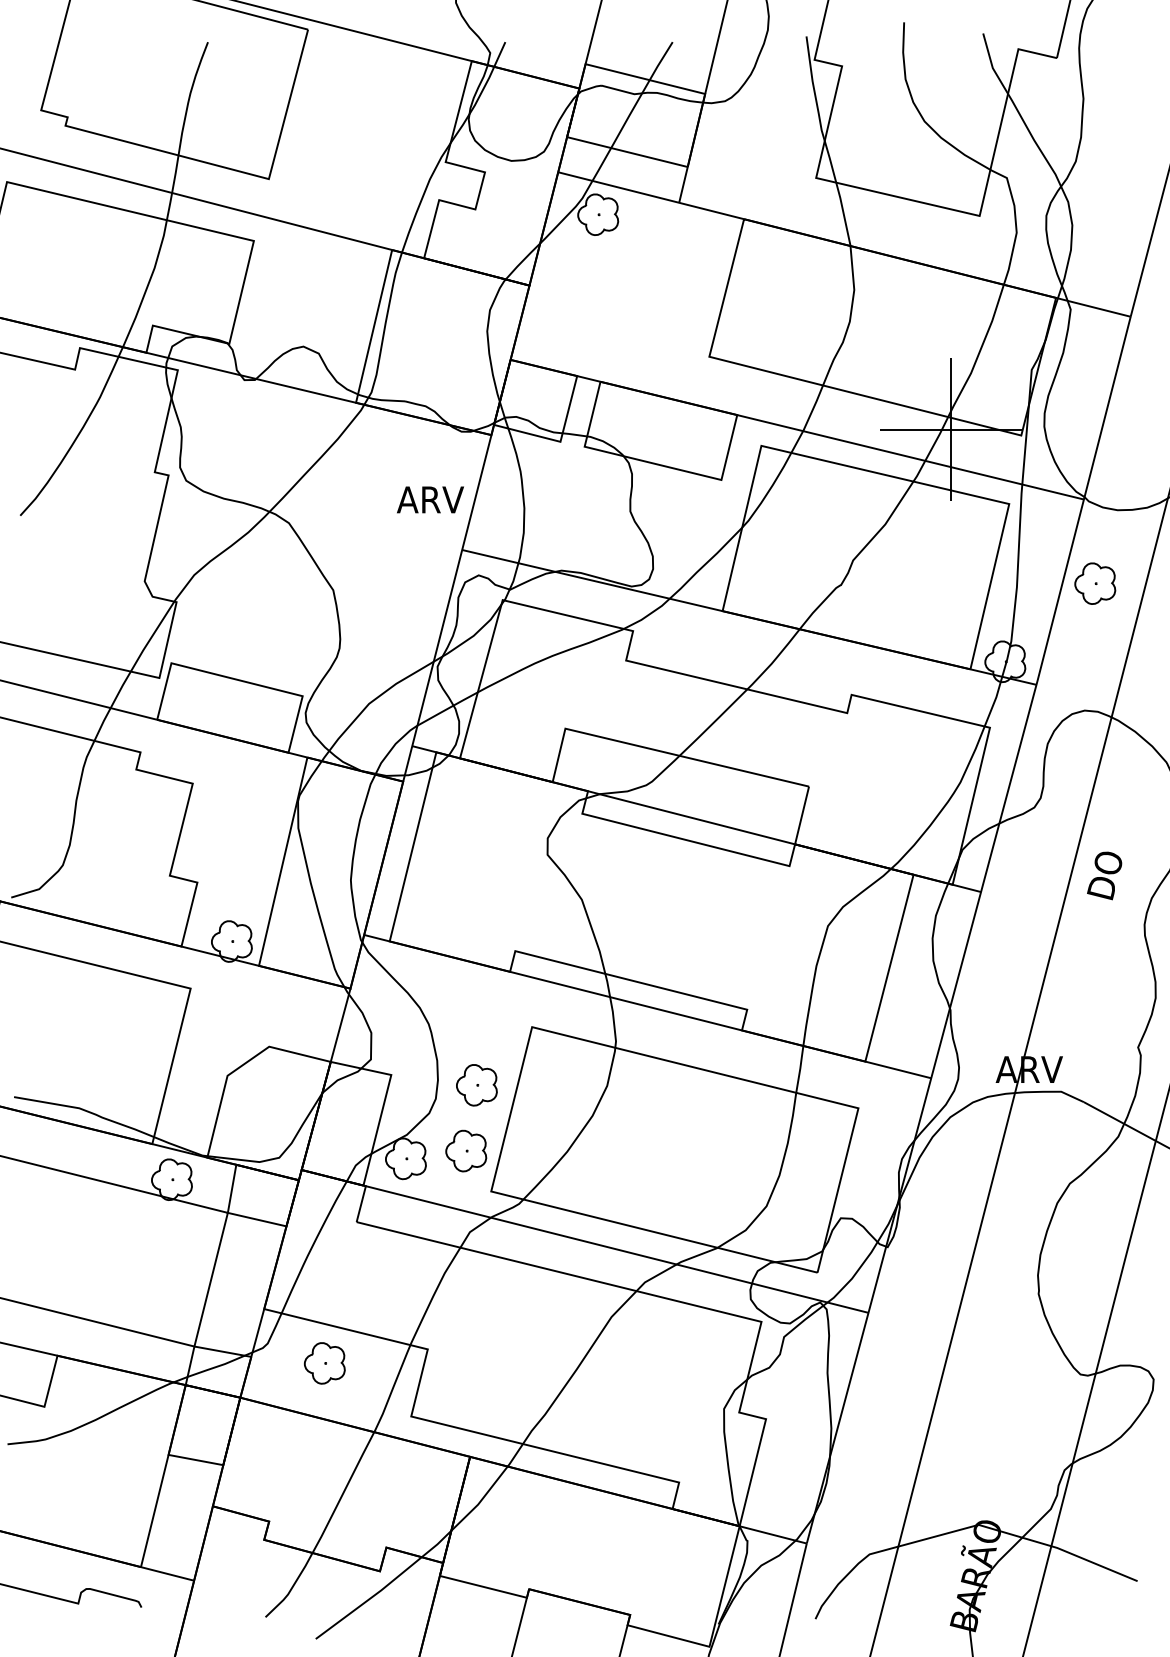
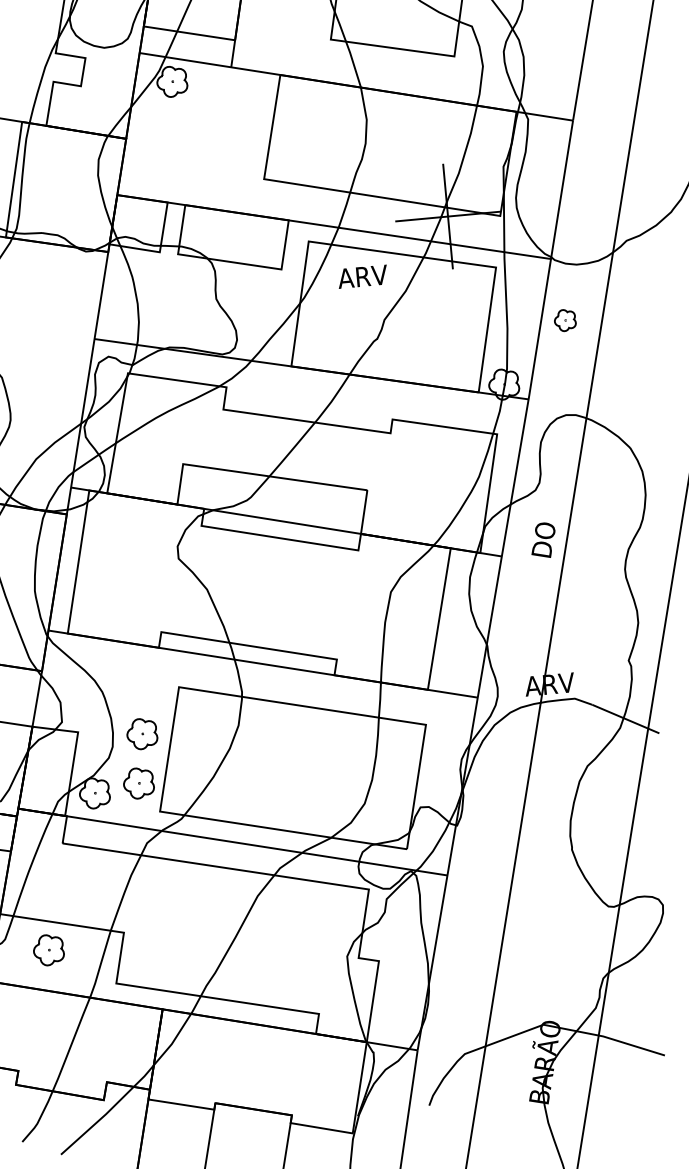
text: (430, 499) -> (362, 276), moved
part: (1095, 583) -> (565, 320), size x0.7
text: (1104, 875) -> (543, 540), moved

